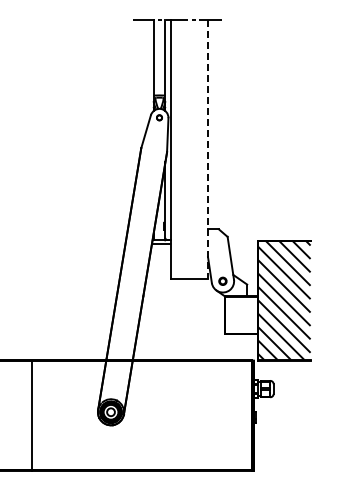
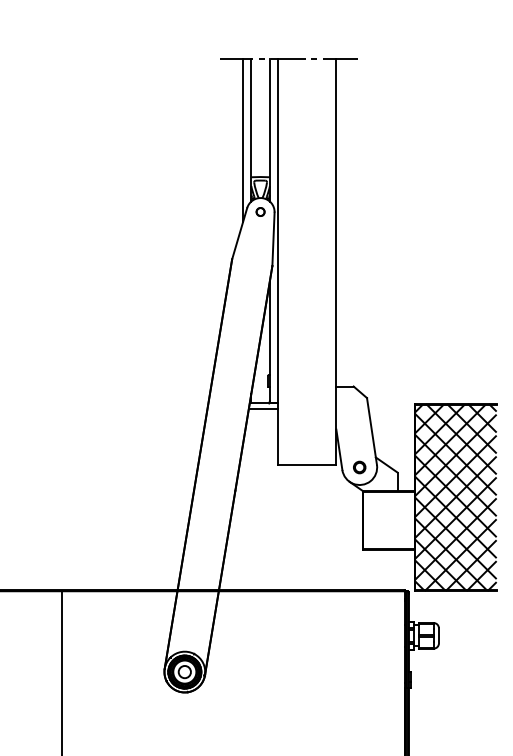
line: (148, 72) -> (243, 141), added
line: (208, 149) -> (337, 261), dashed -> solid
hatch: (284, 300) -> (455, 497), added

